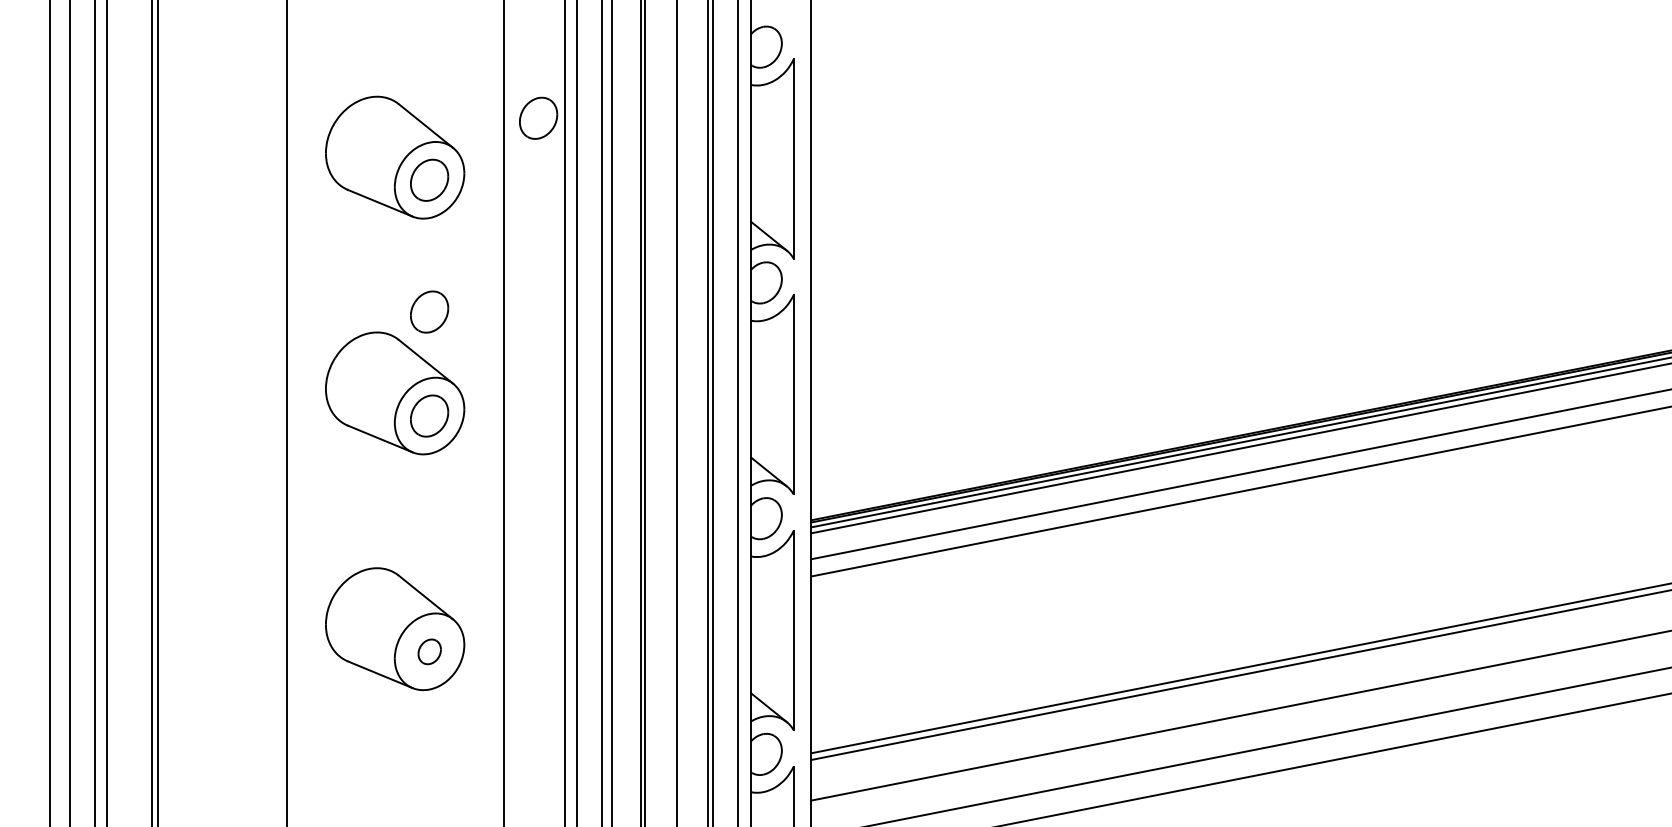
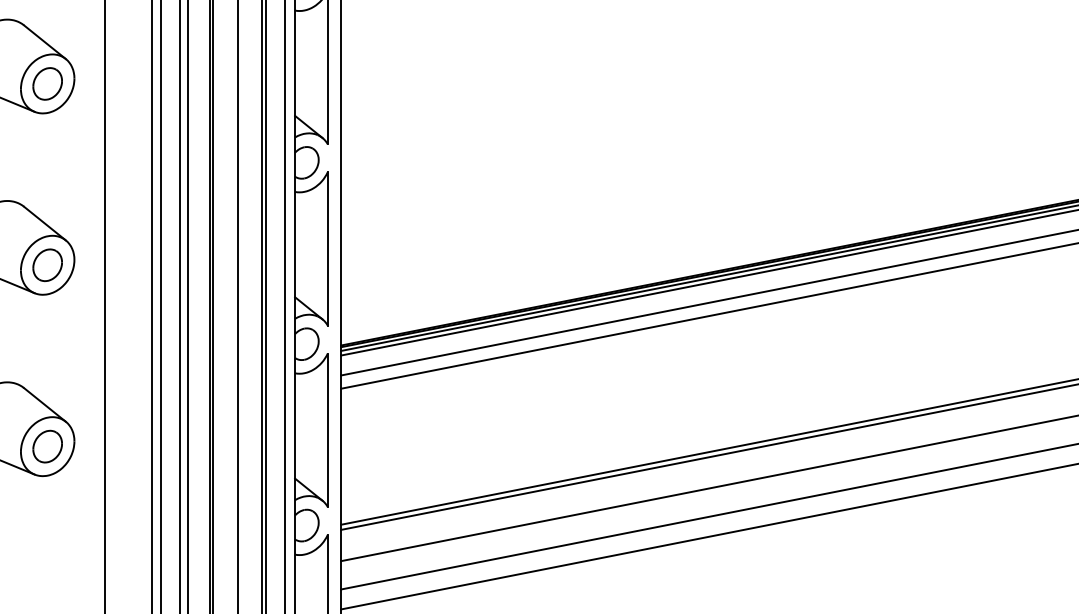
part: (538, 117) -> (131, 35), removed
part: (429, 311) -> (47, 184), removed
part: (429, 651) -> (47, 446), size x1.67

